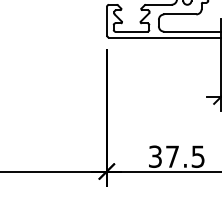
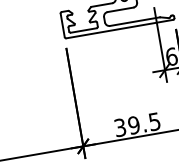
text: (172, 156) -> (134, 125), 37.5 -> 39.5

